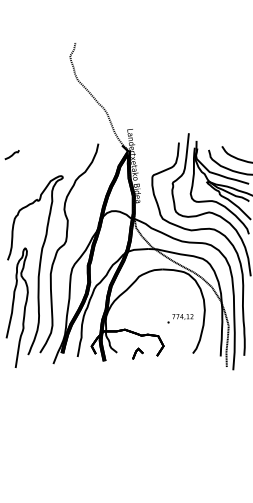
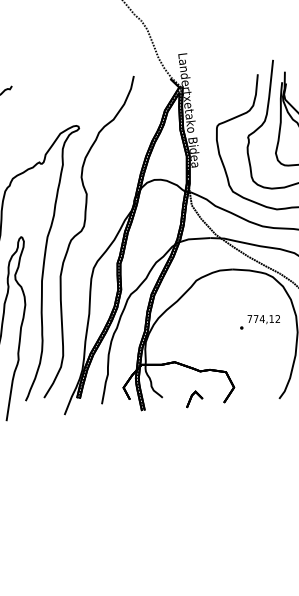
text: (180, 318) -> (260, 321), moved

